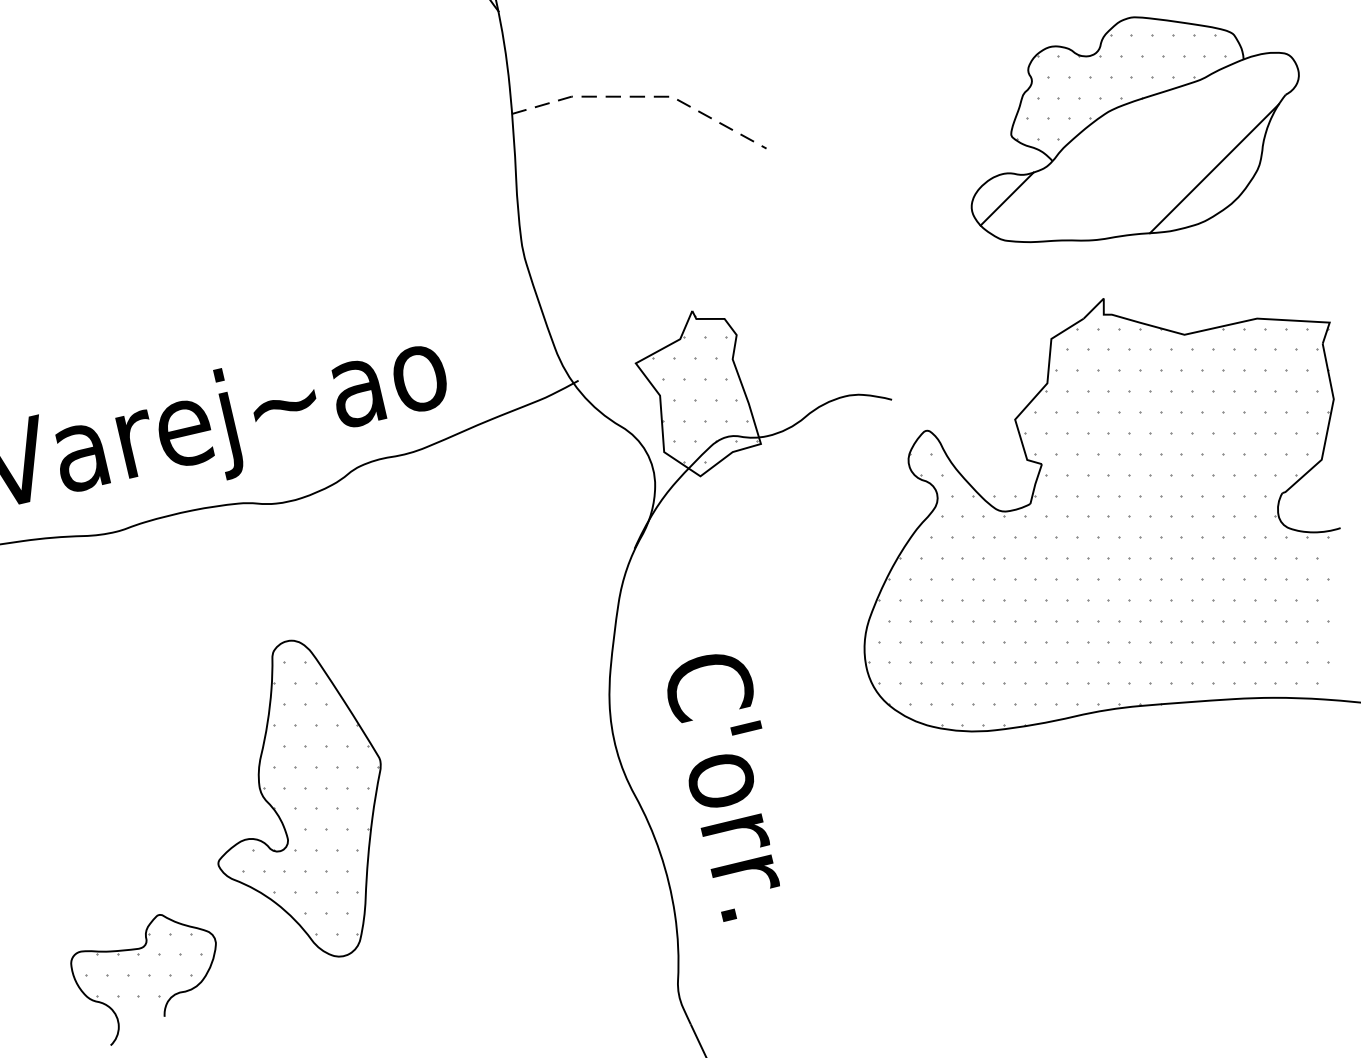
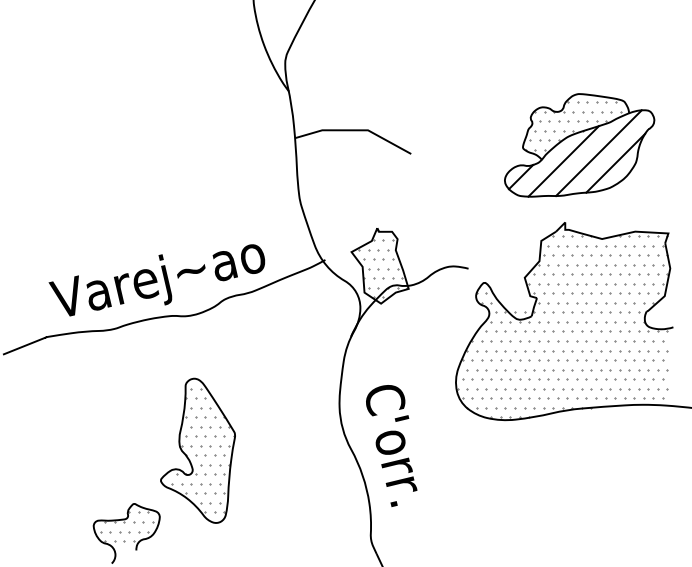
line: (646, 97) -> (356, 130), dashed -> solid
line: (1176, 147) -> (598, 153), added
line: (1099, 164) -> (563, 161), added

